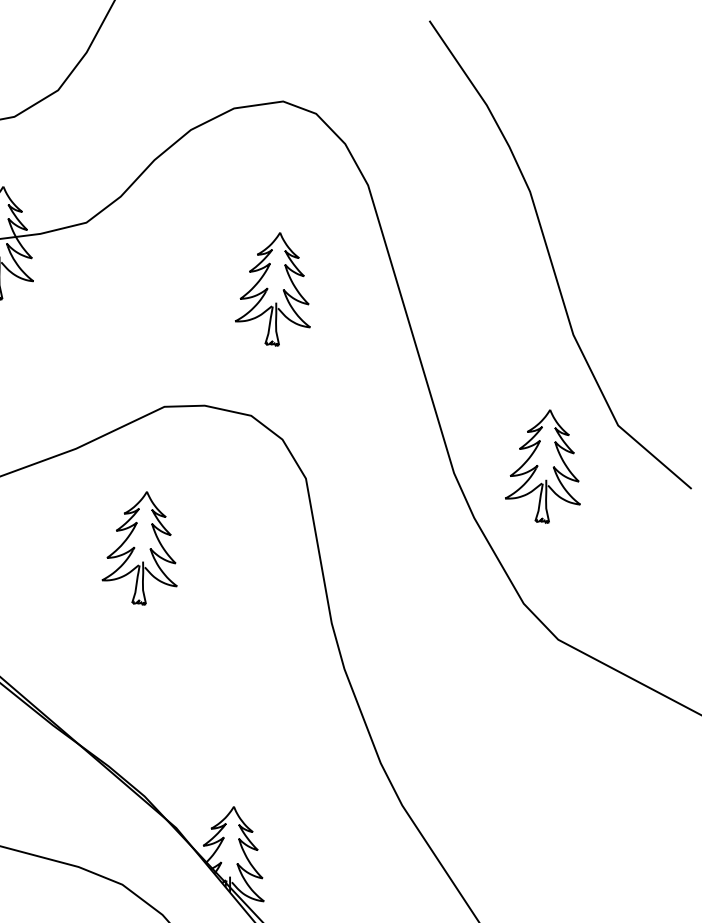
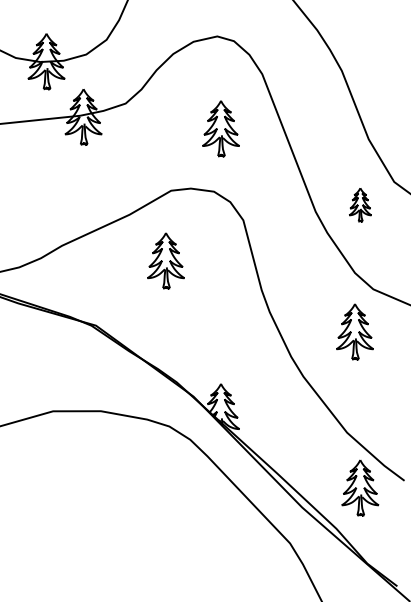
part: (546, 465) -> (360, 204), size x0.6
part: (513, 722) -> (354, 331), added

